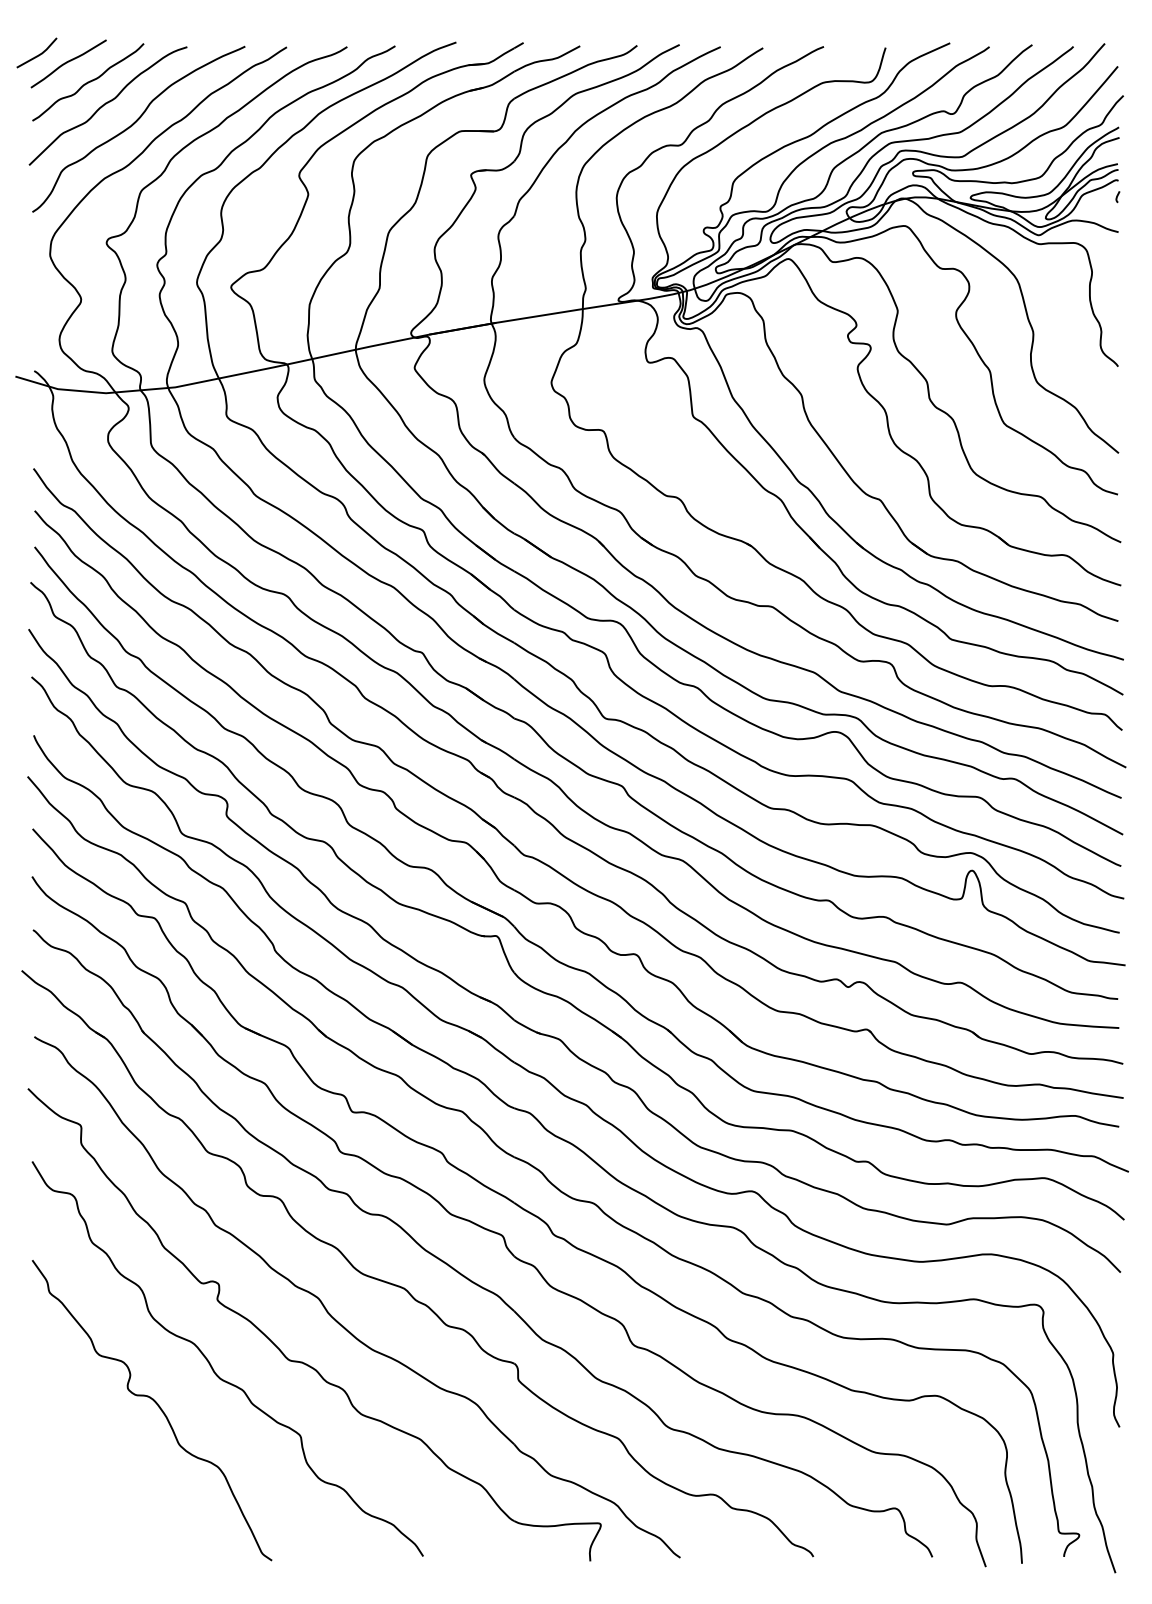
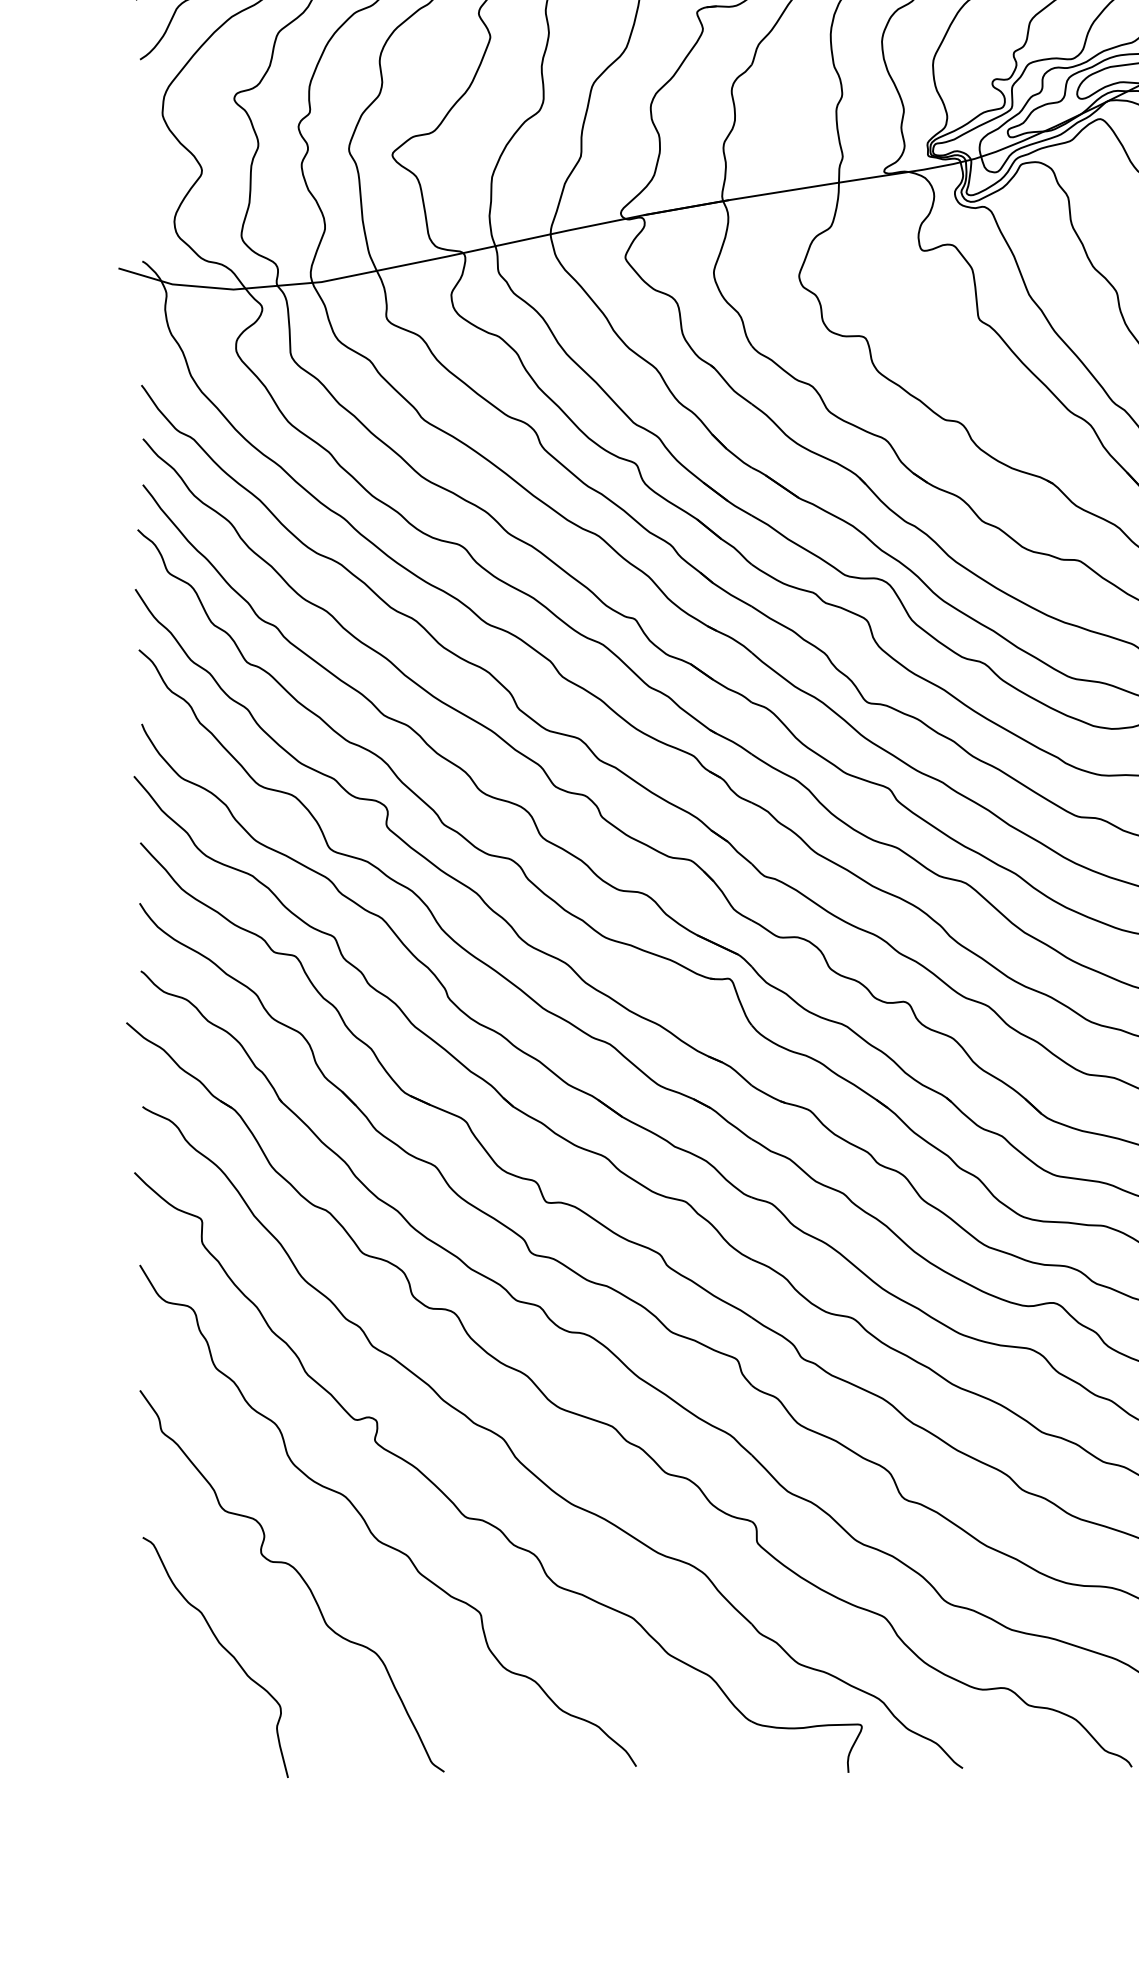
curve: (97, 1463) -> (222, 1648), added

